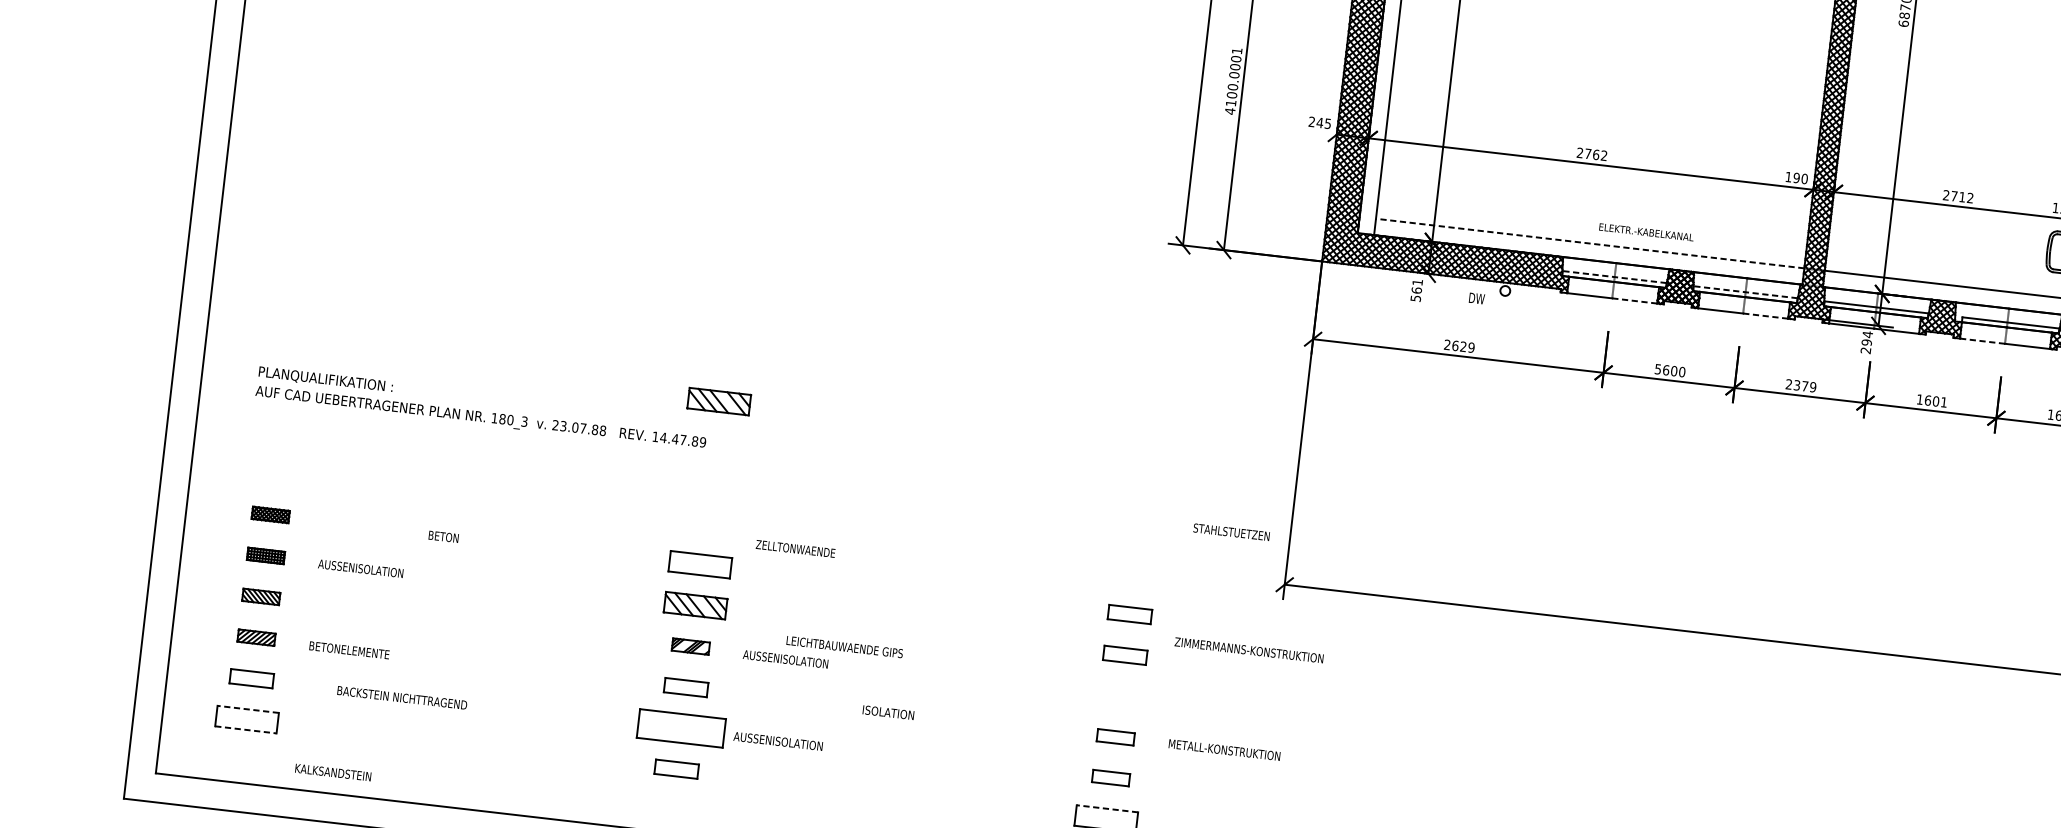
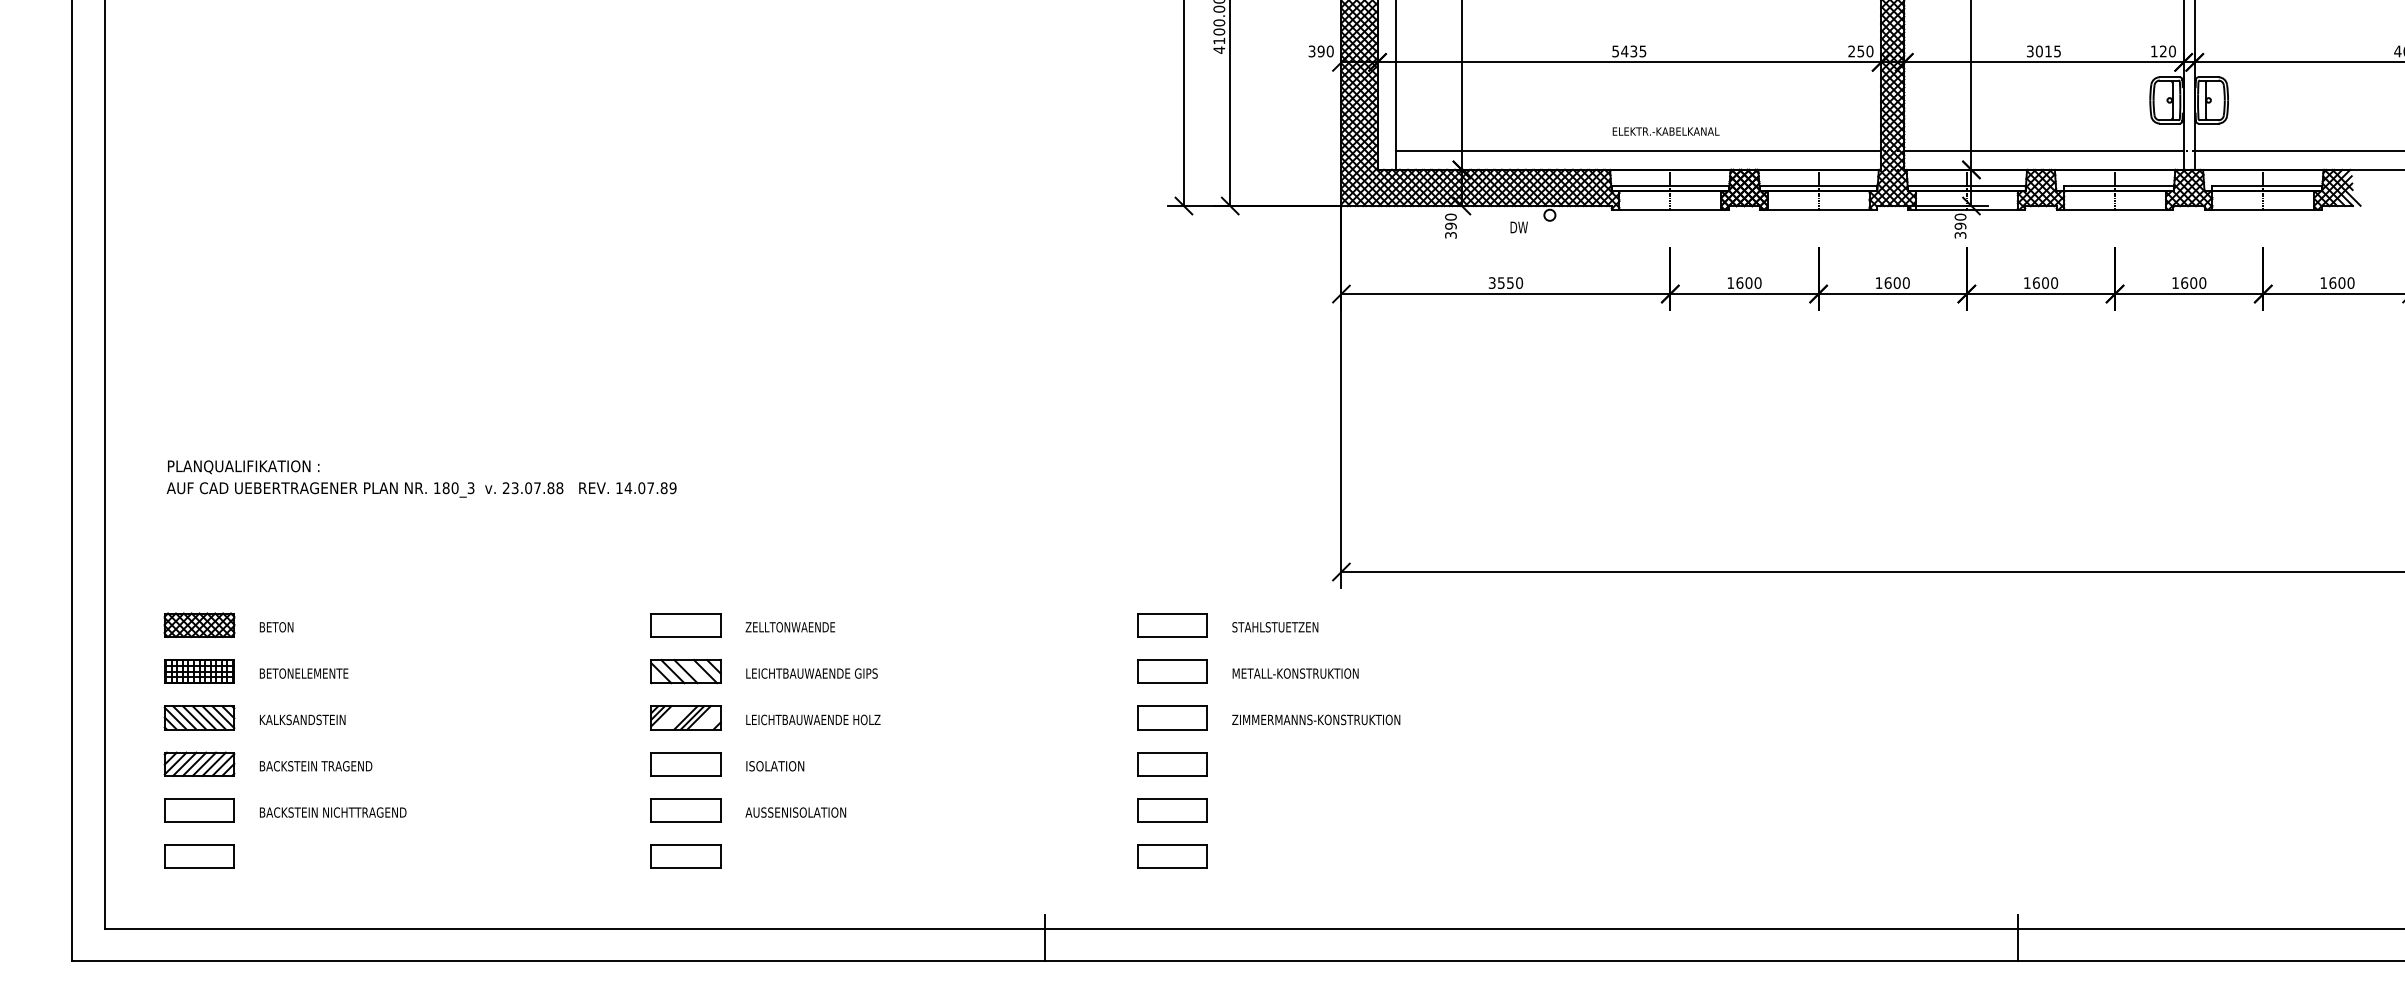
text: (1319, 122) -> (1320, 51), 245 -> 390
text: (1592, 154) -> (1629, 51), 2762 -> 5435
text: (1792, 177) -> (1856, 51), 190 -> 250
text: (1957, 196) -> (2043, 51), 2712 -> 3015
text: (1645, 232) -> (1665, 131), moved
line: (1590, 243) -> (1638, 151), dashed -> solid
line: (1614, 276) -> (1670, 185), dashed -> solid
text: (1416, 289) -> (1450, 225), 561 -> 390
line: (1745, 292) -> (1818, 185), dashed -> solid
line: (1635, 300) -> (1696, 209), dashed -> solid
line: (1766, 315) -> (1844, 209), dashed -> solid
text: (1866, 341) -> (1960, 225), 294 -> 390
line: (1983, 341) -> (2090, 209), dashed -> solid
text: (1459, 346) -> (1505, 283), 2629 -> 3550
text: (1657, 368) -> (1730, 282), 5600 -> 1600
text: (1801, 385) -> (1892, 282), 2379 -> 1600
part: (718, 401) -> (685, 440), removed
text: (1944, 401) -> (2054, 282), 1601 -> 1600
text: (675, 439) -> (641, 488), 14.47.89 -> 14.07.89
part: (270, 514) -> (199, 624), size x1.67
text: (1231, 532) -> (1275, 627), moved
text: (443, 537) -> (276, 627), moved
text: (795, 549) -> (790, 627), moved
part: (265, 555) -> (199, 671), size x1.67
text: (361, 568) -> (307, 673), AUSSENISOLATION -> BETONELEMENTE
part: (261, 596) -> (199, 717), size x1.67
part: (1130, 614) -> (1172, 625), size x1.43
part: (256, 637) -> (199, 763), size x1.67
part: (690, 646) -> (685, 717), size x1.67
text: (844, 646) -> (811, 673), moved
text: (1249, 649) -> (1316, 719), moved
text: (362, 652) -> (319, 766), BETONELEMENTE -> BACKSTEIN TRAGEND
part: (1125, 655) -> (1172, 671), size x1.43
text: (802, 660) -> (812, 719), AUSSENISOLATION -> LEICHTBAUWAENDE HOLZ
part: (251, 678) -> (199, 810), size x1.43
part: (685, 687) -> (685, 764), size x1.43
part: (1120, 695) -> (1172, 717), added
text: (402, 697) -> (333, 812), moved
line: (248, 709) -> (199, 845), dashed -> solid
text: (888, 712) -> (775, 766), moved
part: (681, 728) -> (685, 810), size x0.71
line: (245, 729) -> (199, 868), dashed -> solid
part: (1115, 737) -> (1172, 764), size x1.67
text: (1224, 750) -> (1295, 673), moved
part: (676, 768) -> (685, 856), size x1.43
text: (333, 772) -> (302, 719), moved
part: (1111, 778) -> (1172, 810), size x1.67
line: (1107, 808) -> (1172, 845), dashed -> solid

